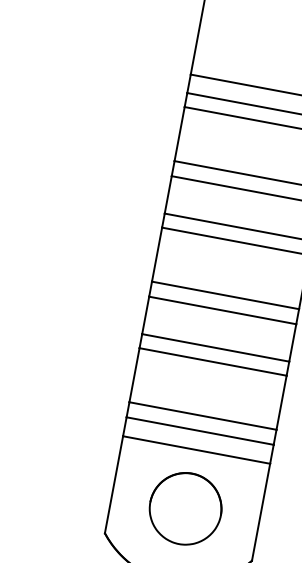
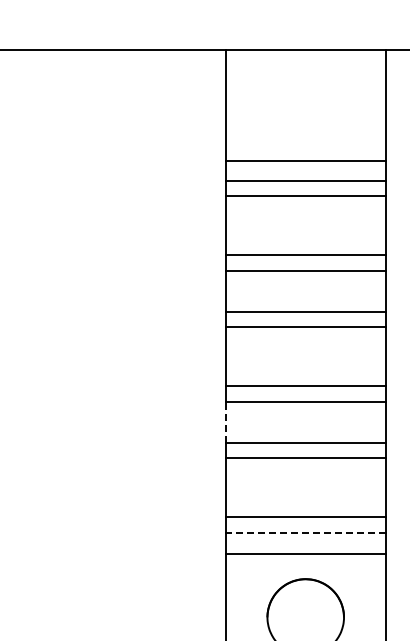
line: (145, 314) -> (225, 421), solid -> dashed
line: (199, 431) -> (305, 533), solid -> dashed

